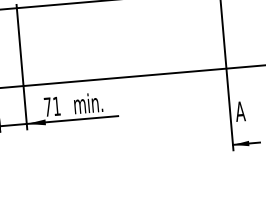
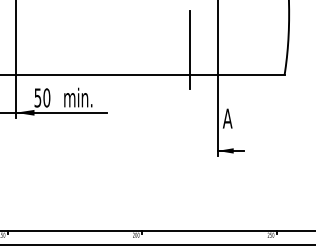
line: (196, 45) -> (189, 49), added
text: (52, 106) -> (42, 97), 71 -> 50

